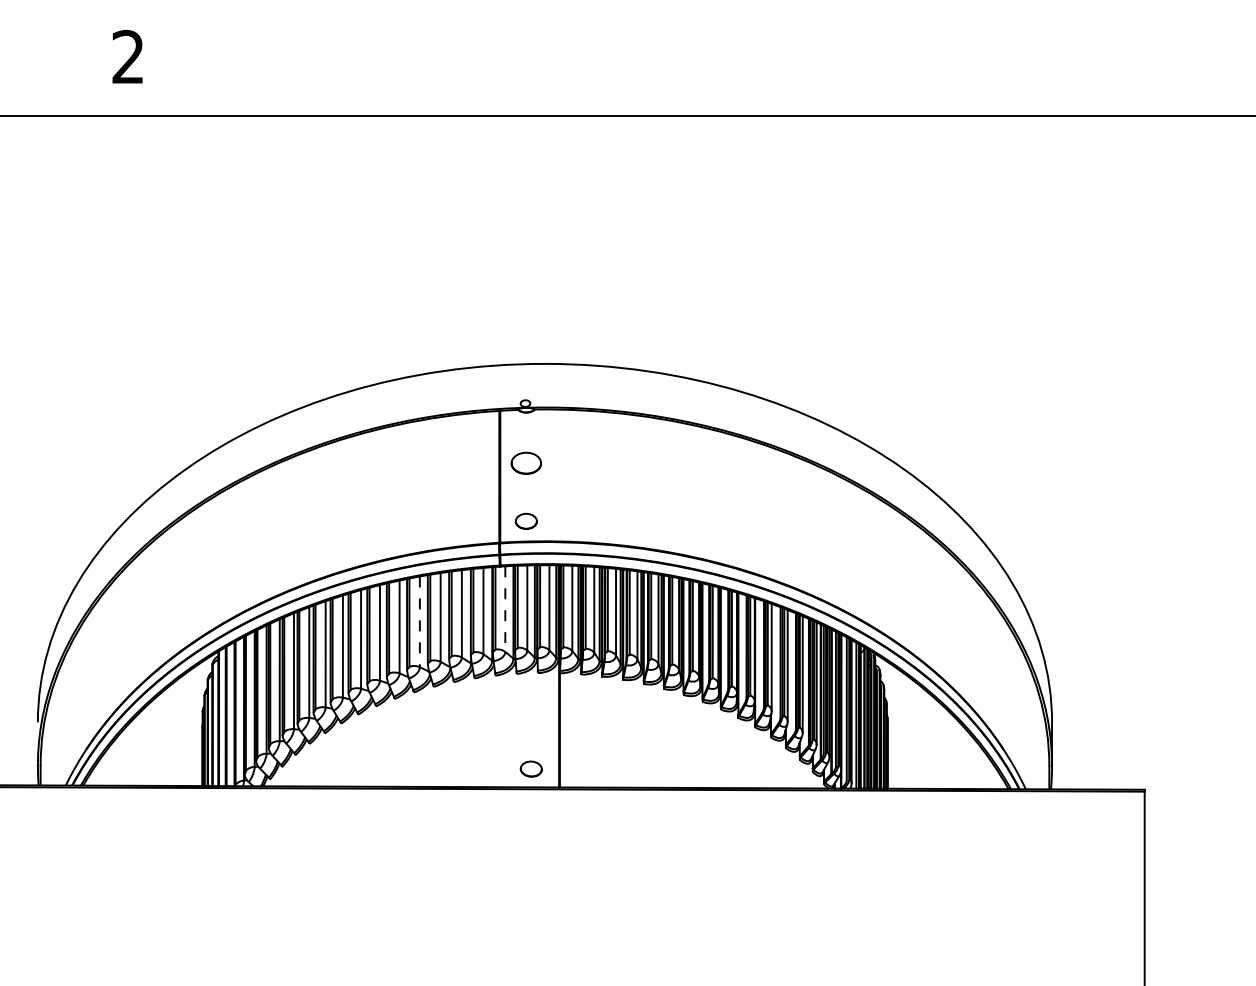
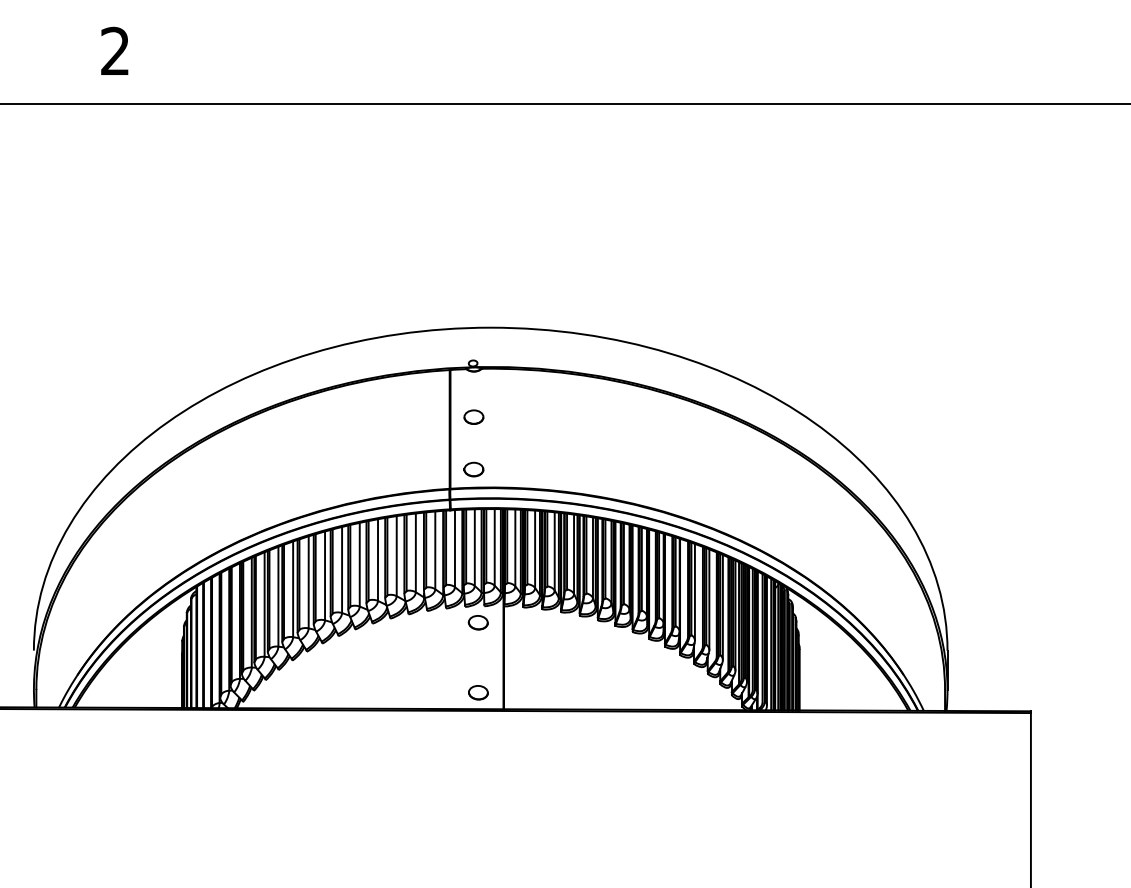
part: (525, 462) -> (473, 416), size x0.71
line: (504, 609) -> (454, 548), dashed -> solid
line: (420, 622) -> (378, 560), dashed -> solid
part: (530, 691) -> (477, 622), added

